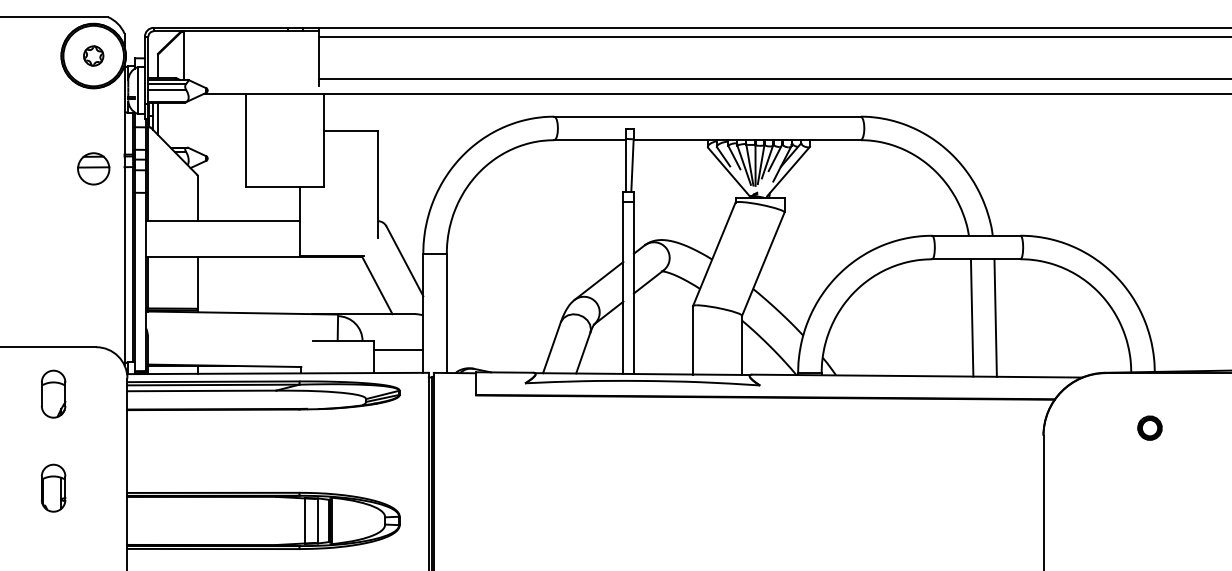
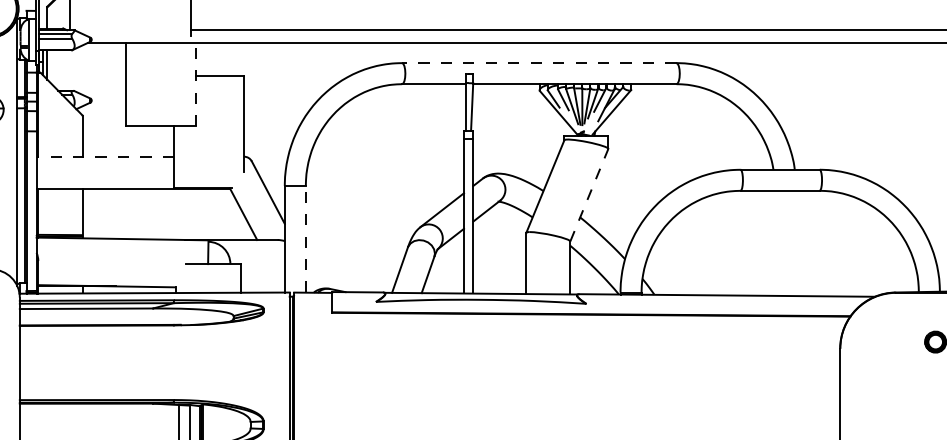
line: (707, 116) -> (539, 62), solid -> dashed
line: (324, 140) -> (196, 84), solid -> dashed
line: (222, 221) -> (104, 157), solid -> dashed
line: (763, 264) -> (589, 195), solid -> dashed
line: (446, 313) -> (305, 239), solid -> dashed
line: (971, 317) -> (775, 242), removed
line: (995, 317) -> (797, 242), removed
line: (398, 349) -> (262, 271), removed

